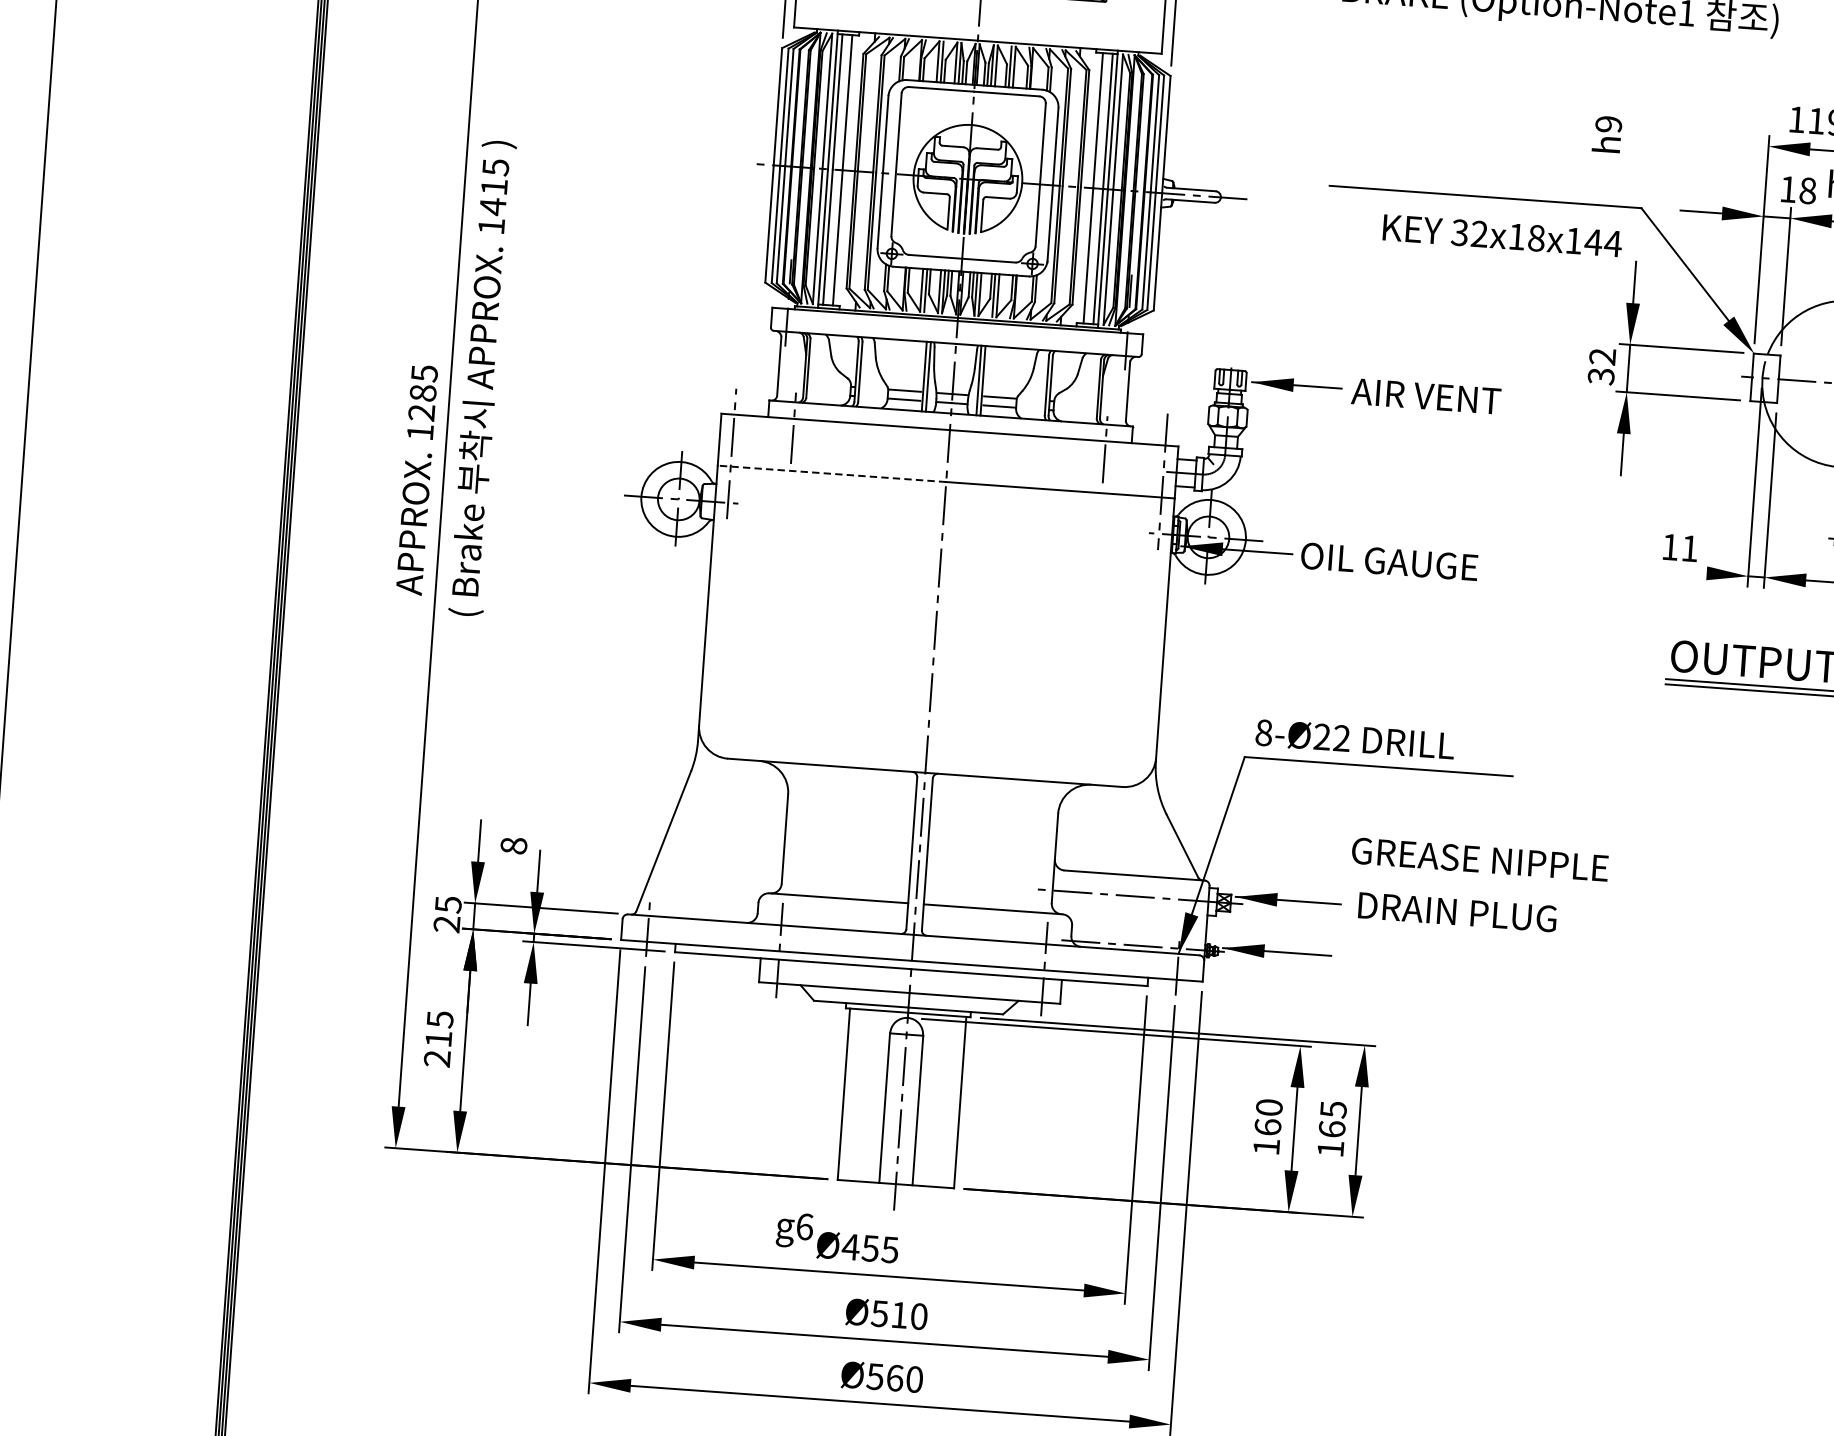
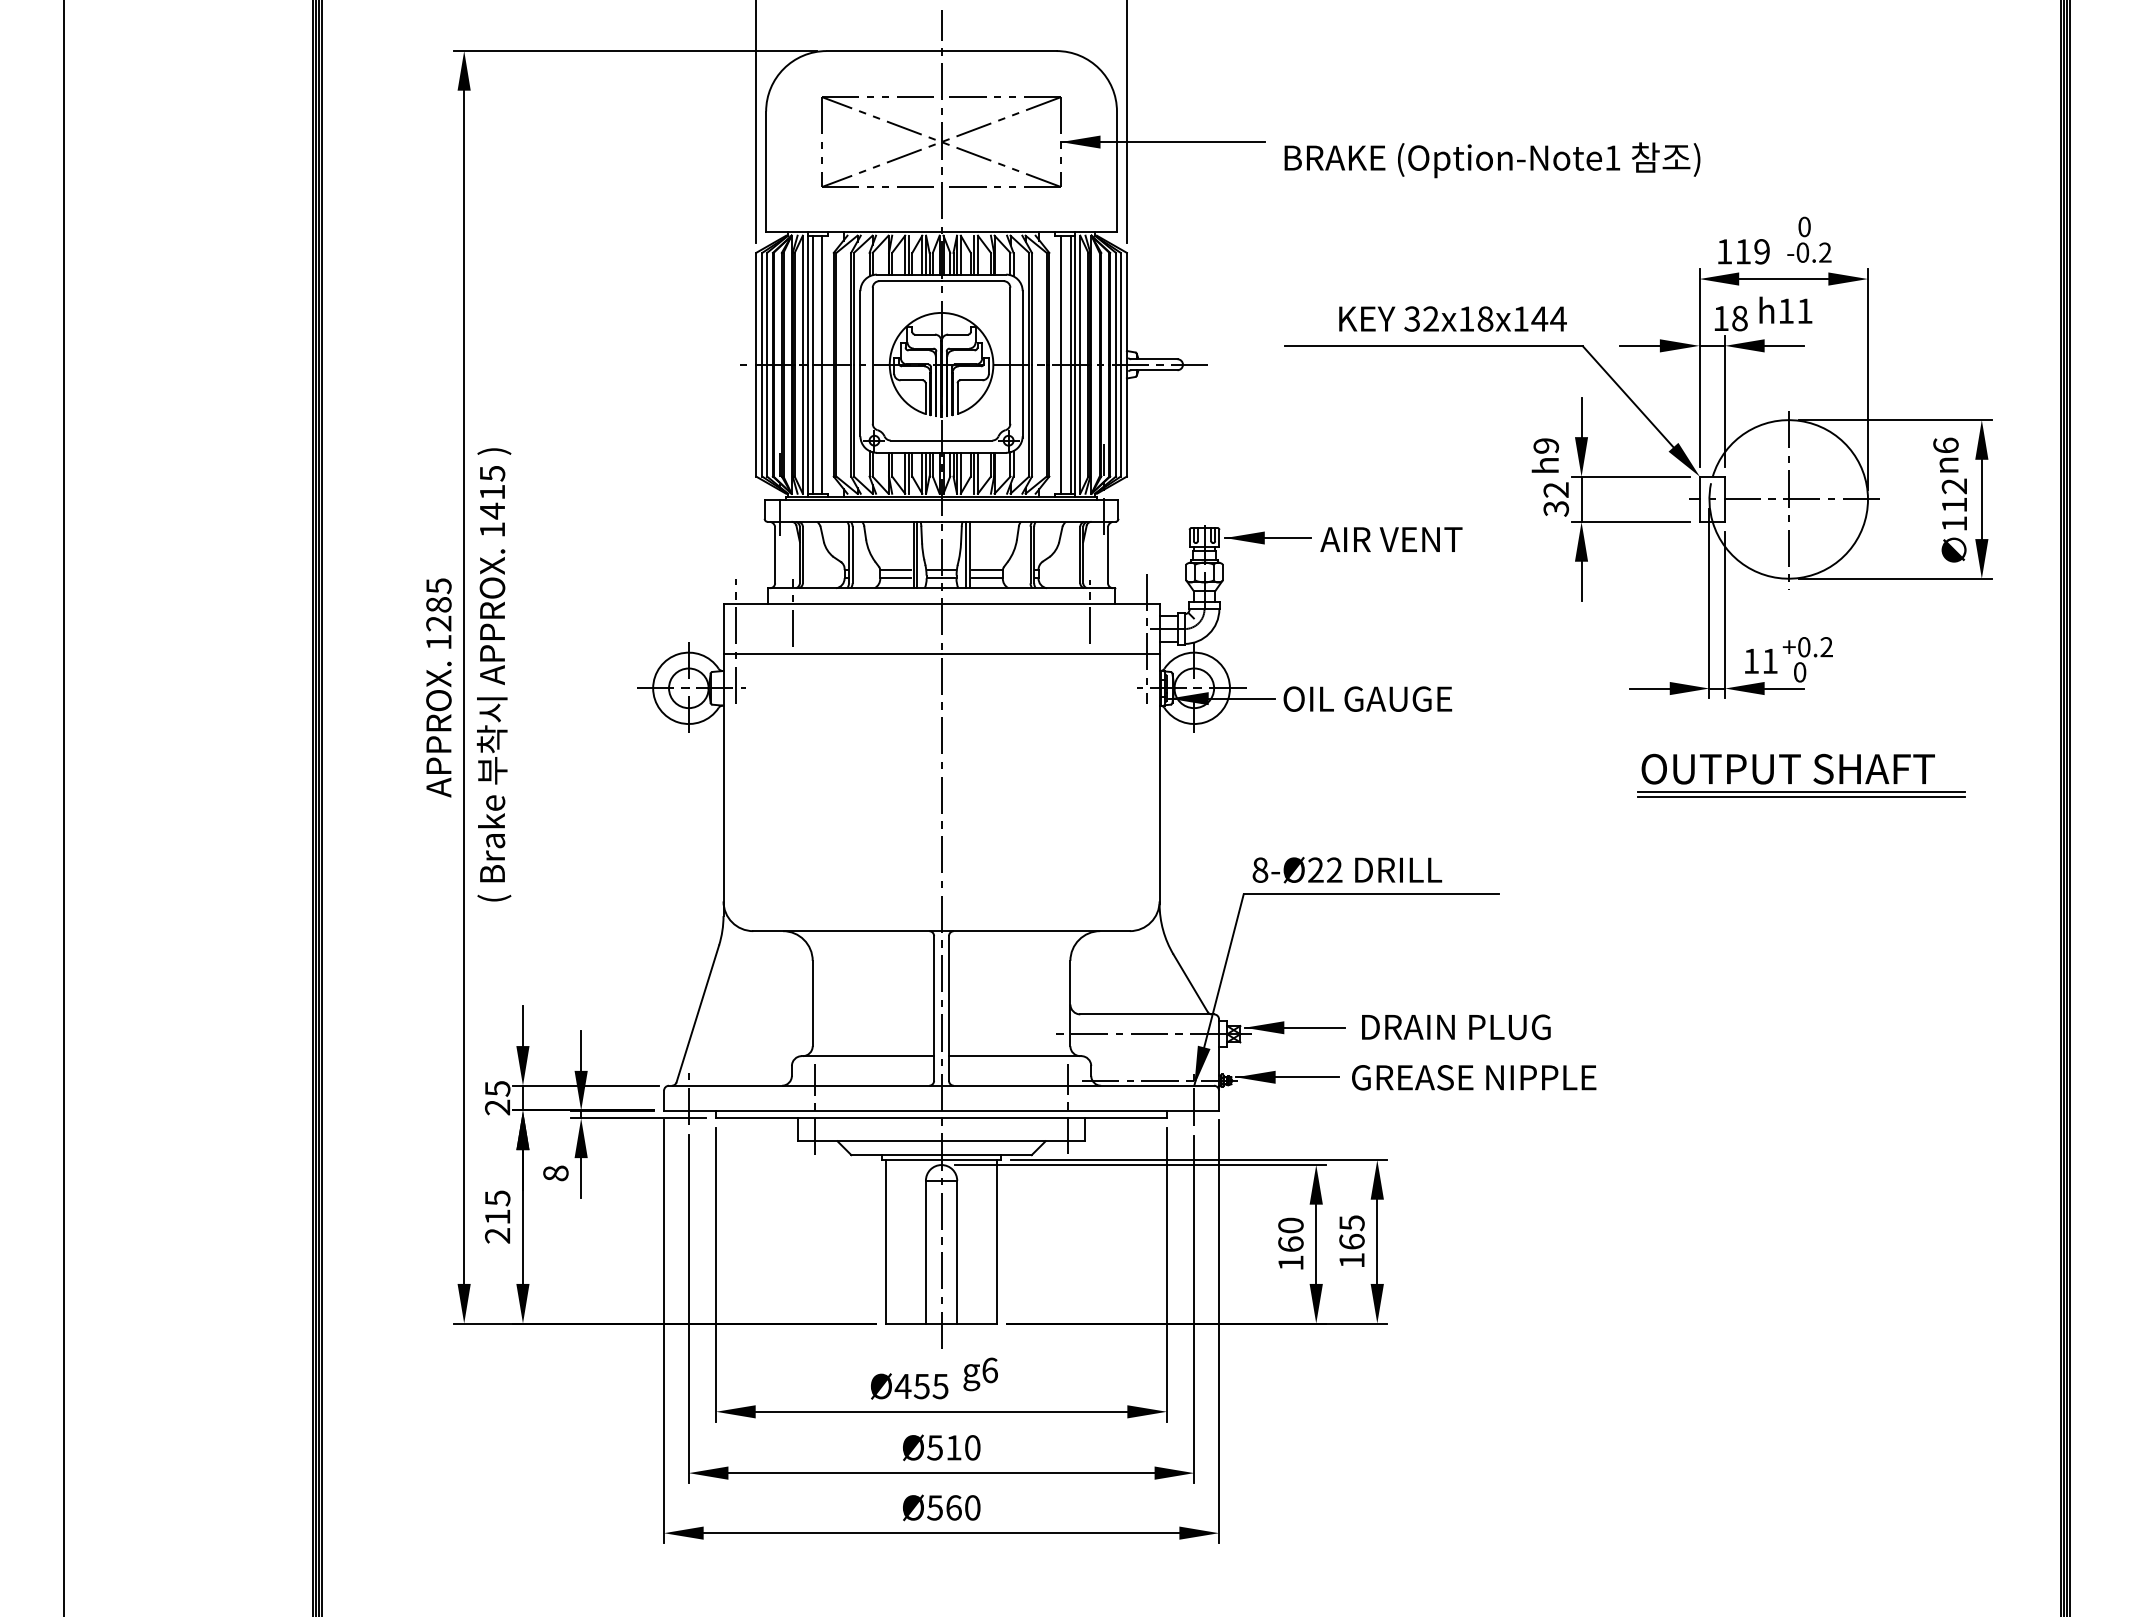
text: (1607, 134) -> (1545, 455), moved
text: (1502, 235) -> (1452, 318), moved
text: (481, 378) -> (493, 674), moved
line: (831, 473) -> (832, 653), dashed -> solid
text: (1680, 548) -> (1761, 661), moved
line: (1685, 571) -> (1649, 688), added
text: (513, 845) -> (555, 1173), moved
text: (1480, 859) -> (1474, 1077), moved
text: (794, 1230) -> (980, 1374), moved

